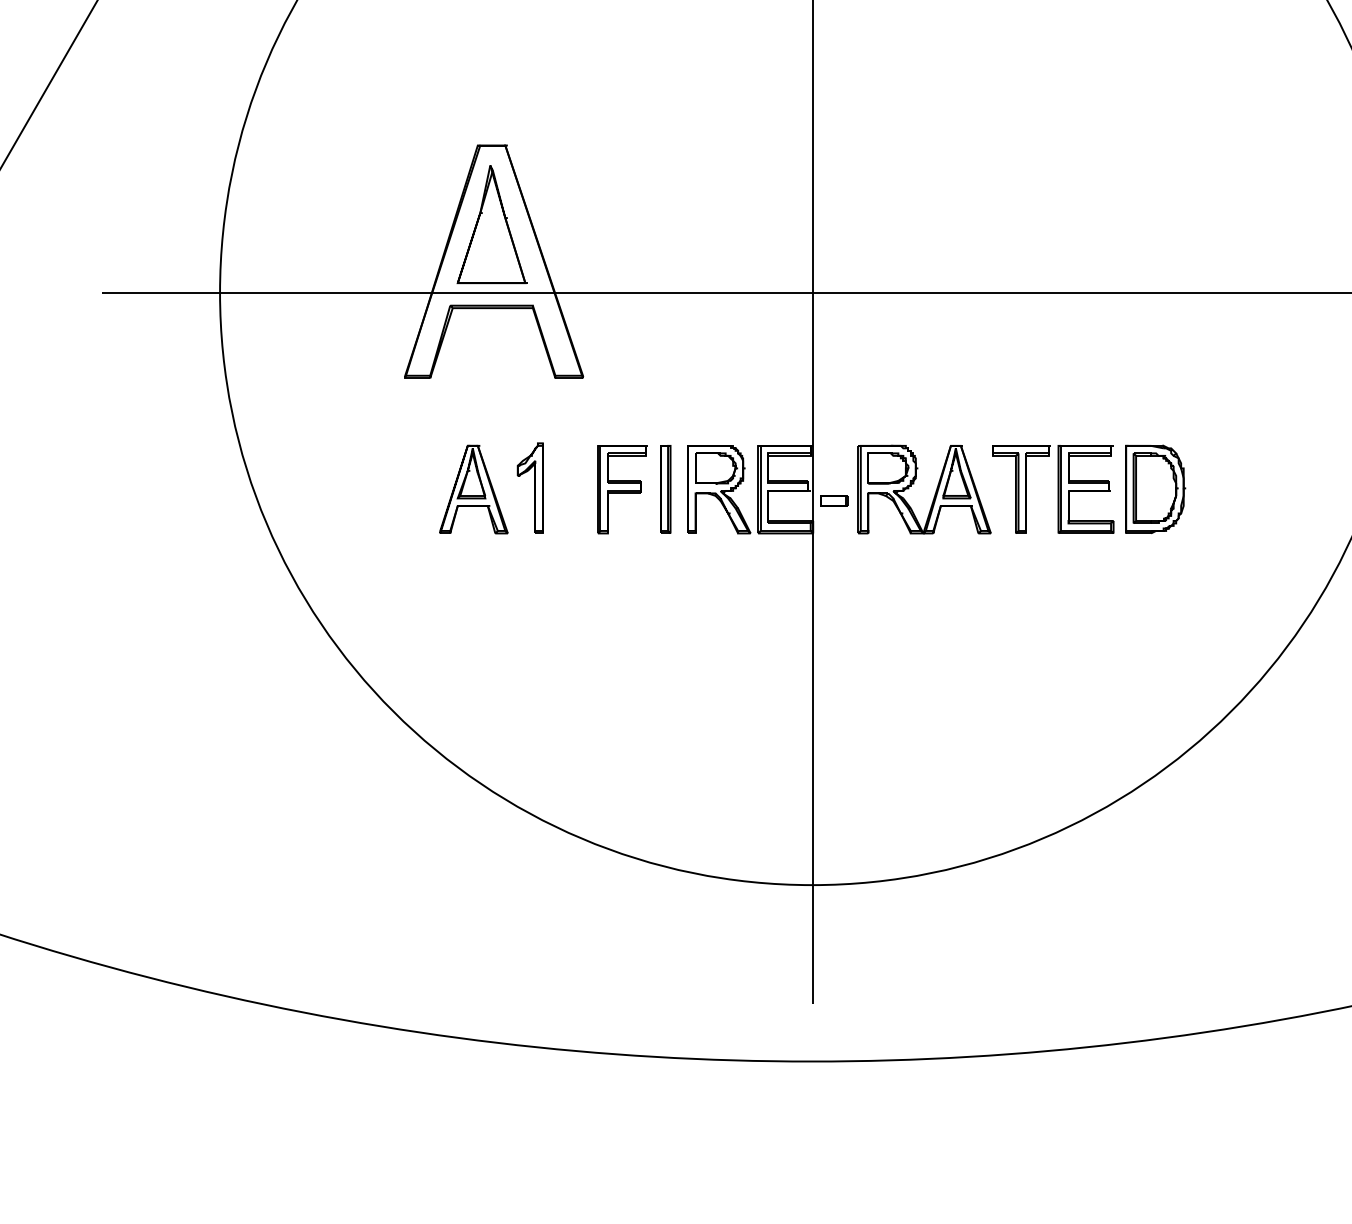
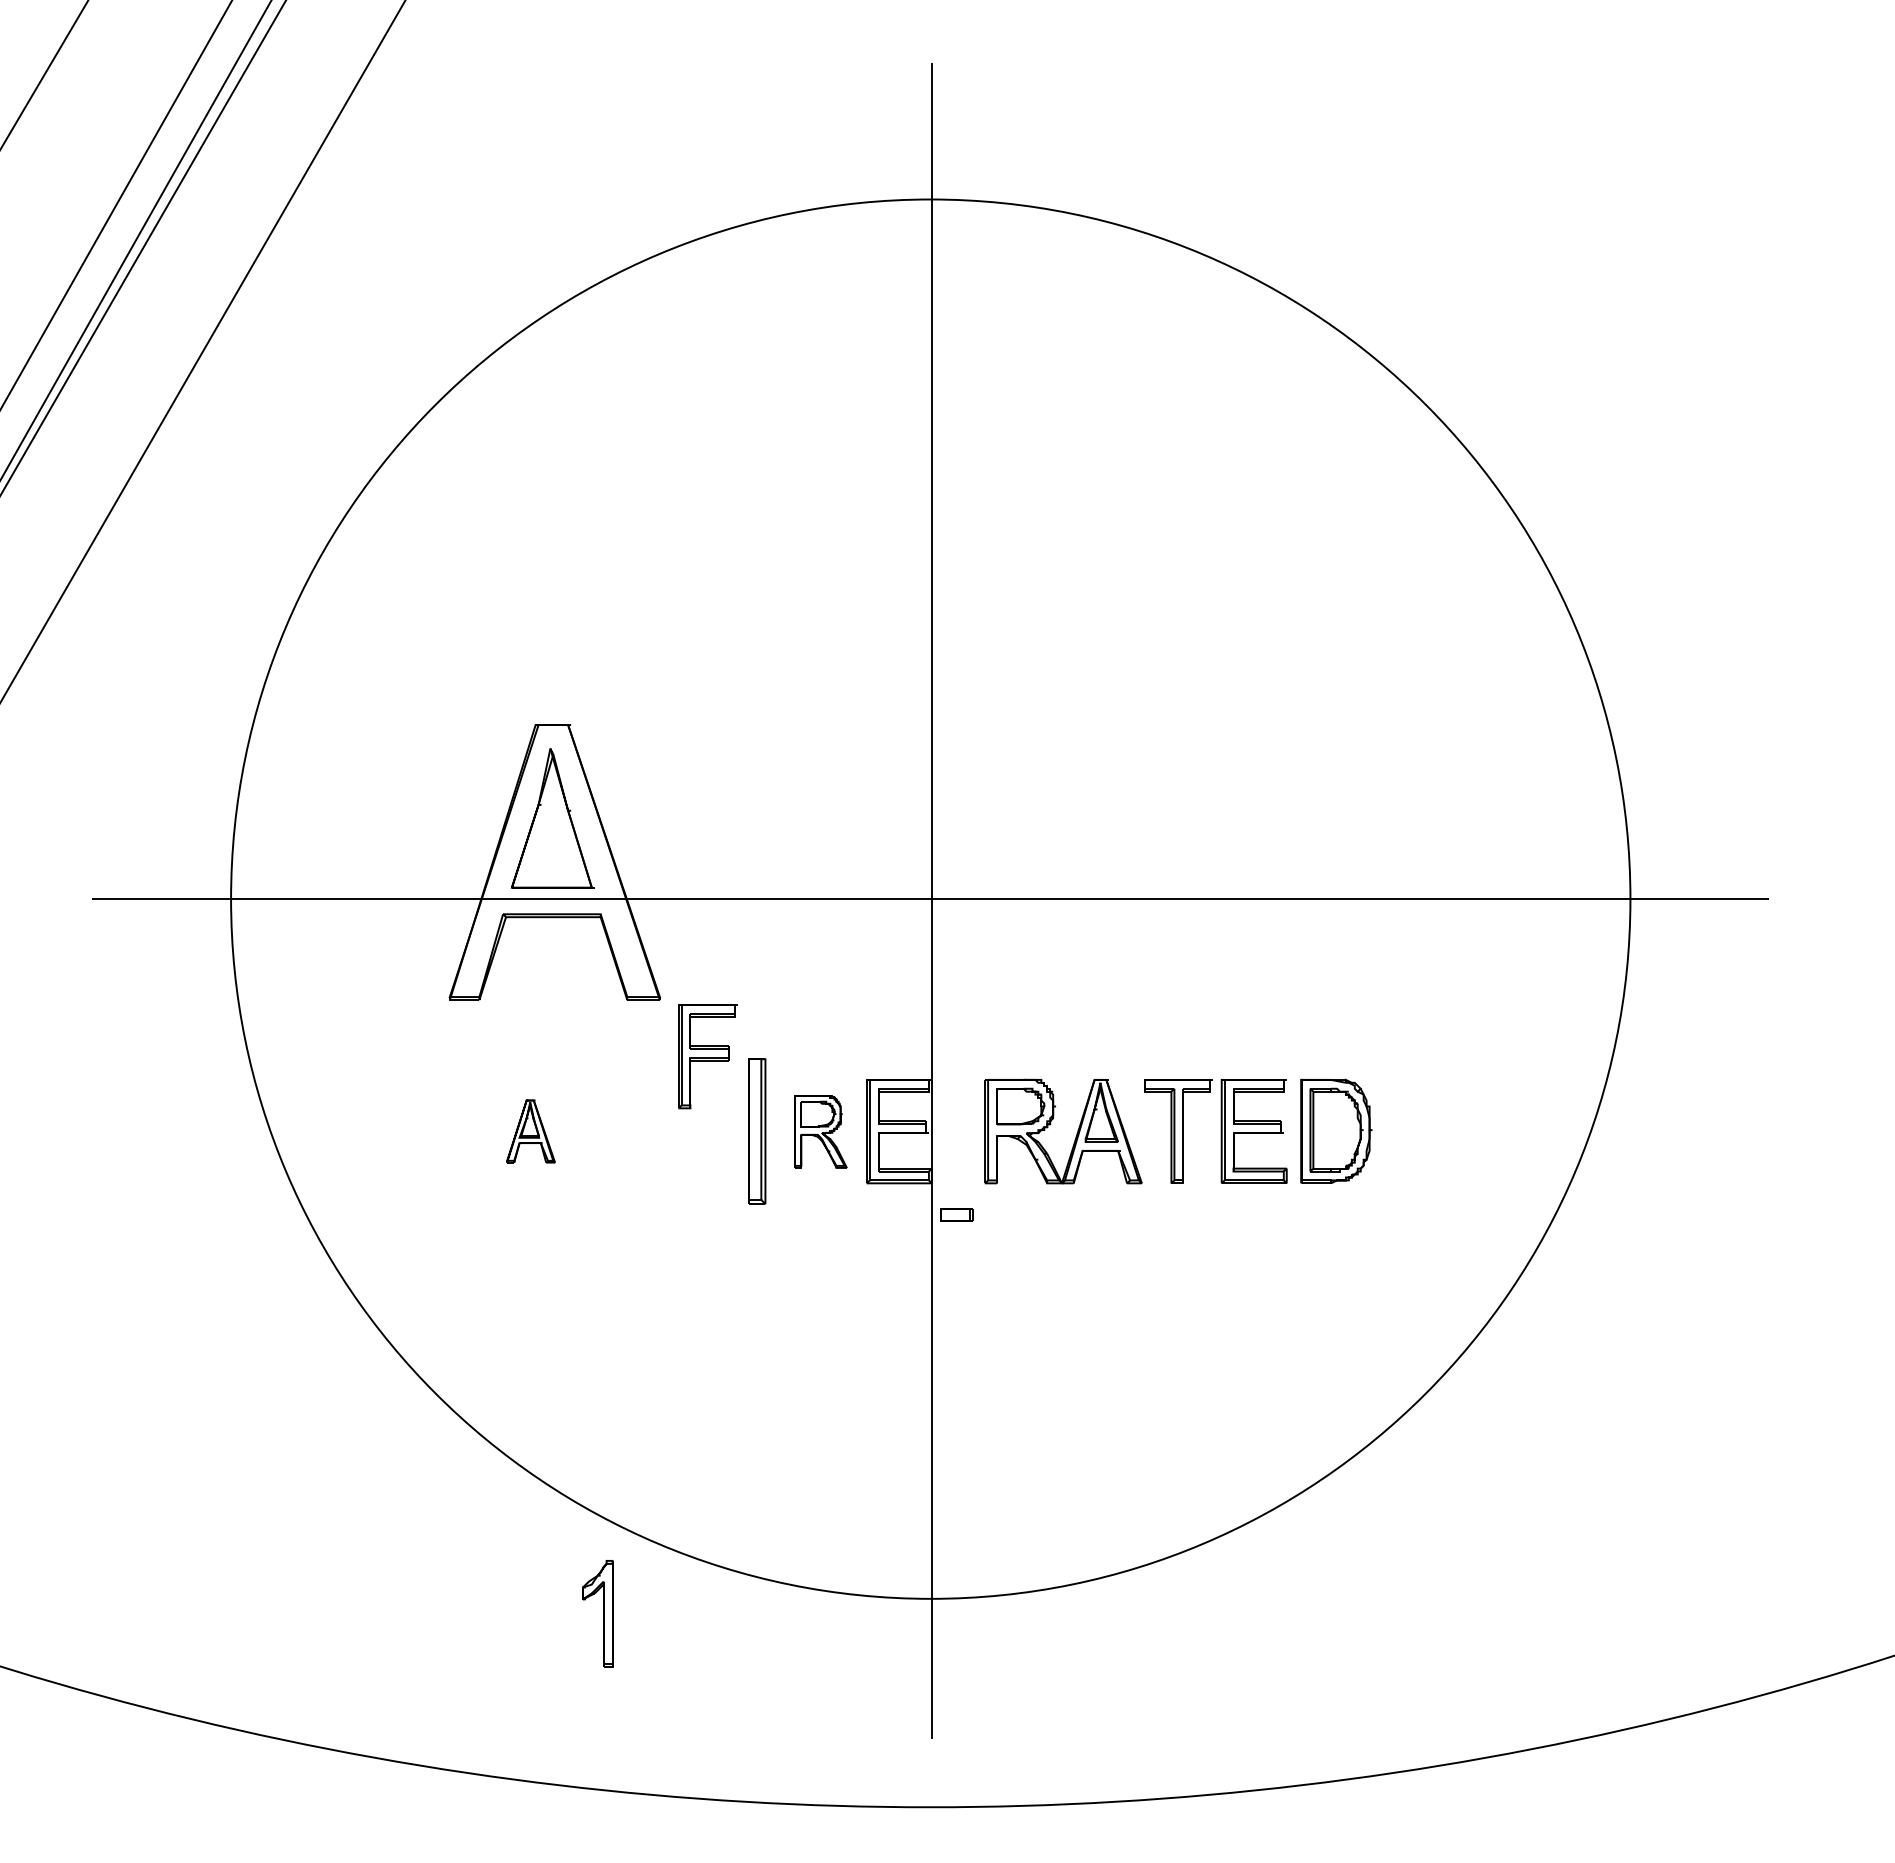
part: (530, 487) -> (597, 1613), moved
part: (473, 489) -> (530, 1131), size x0.6
part: (622, 489) -> (707, 1056), moved
part: (665, 489) -> (757, 1131), size x1.4
part: (718, 489) -> (820, 1131), size x0.7
part: (834, 500) -> (956, 1214), moved

